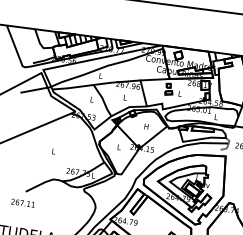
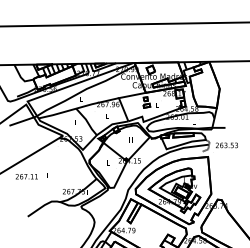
text: (22, 202) -> (26, 176), moved

